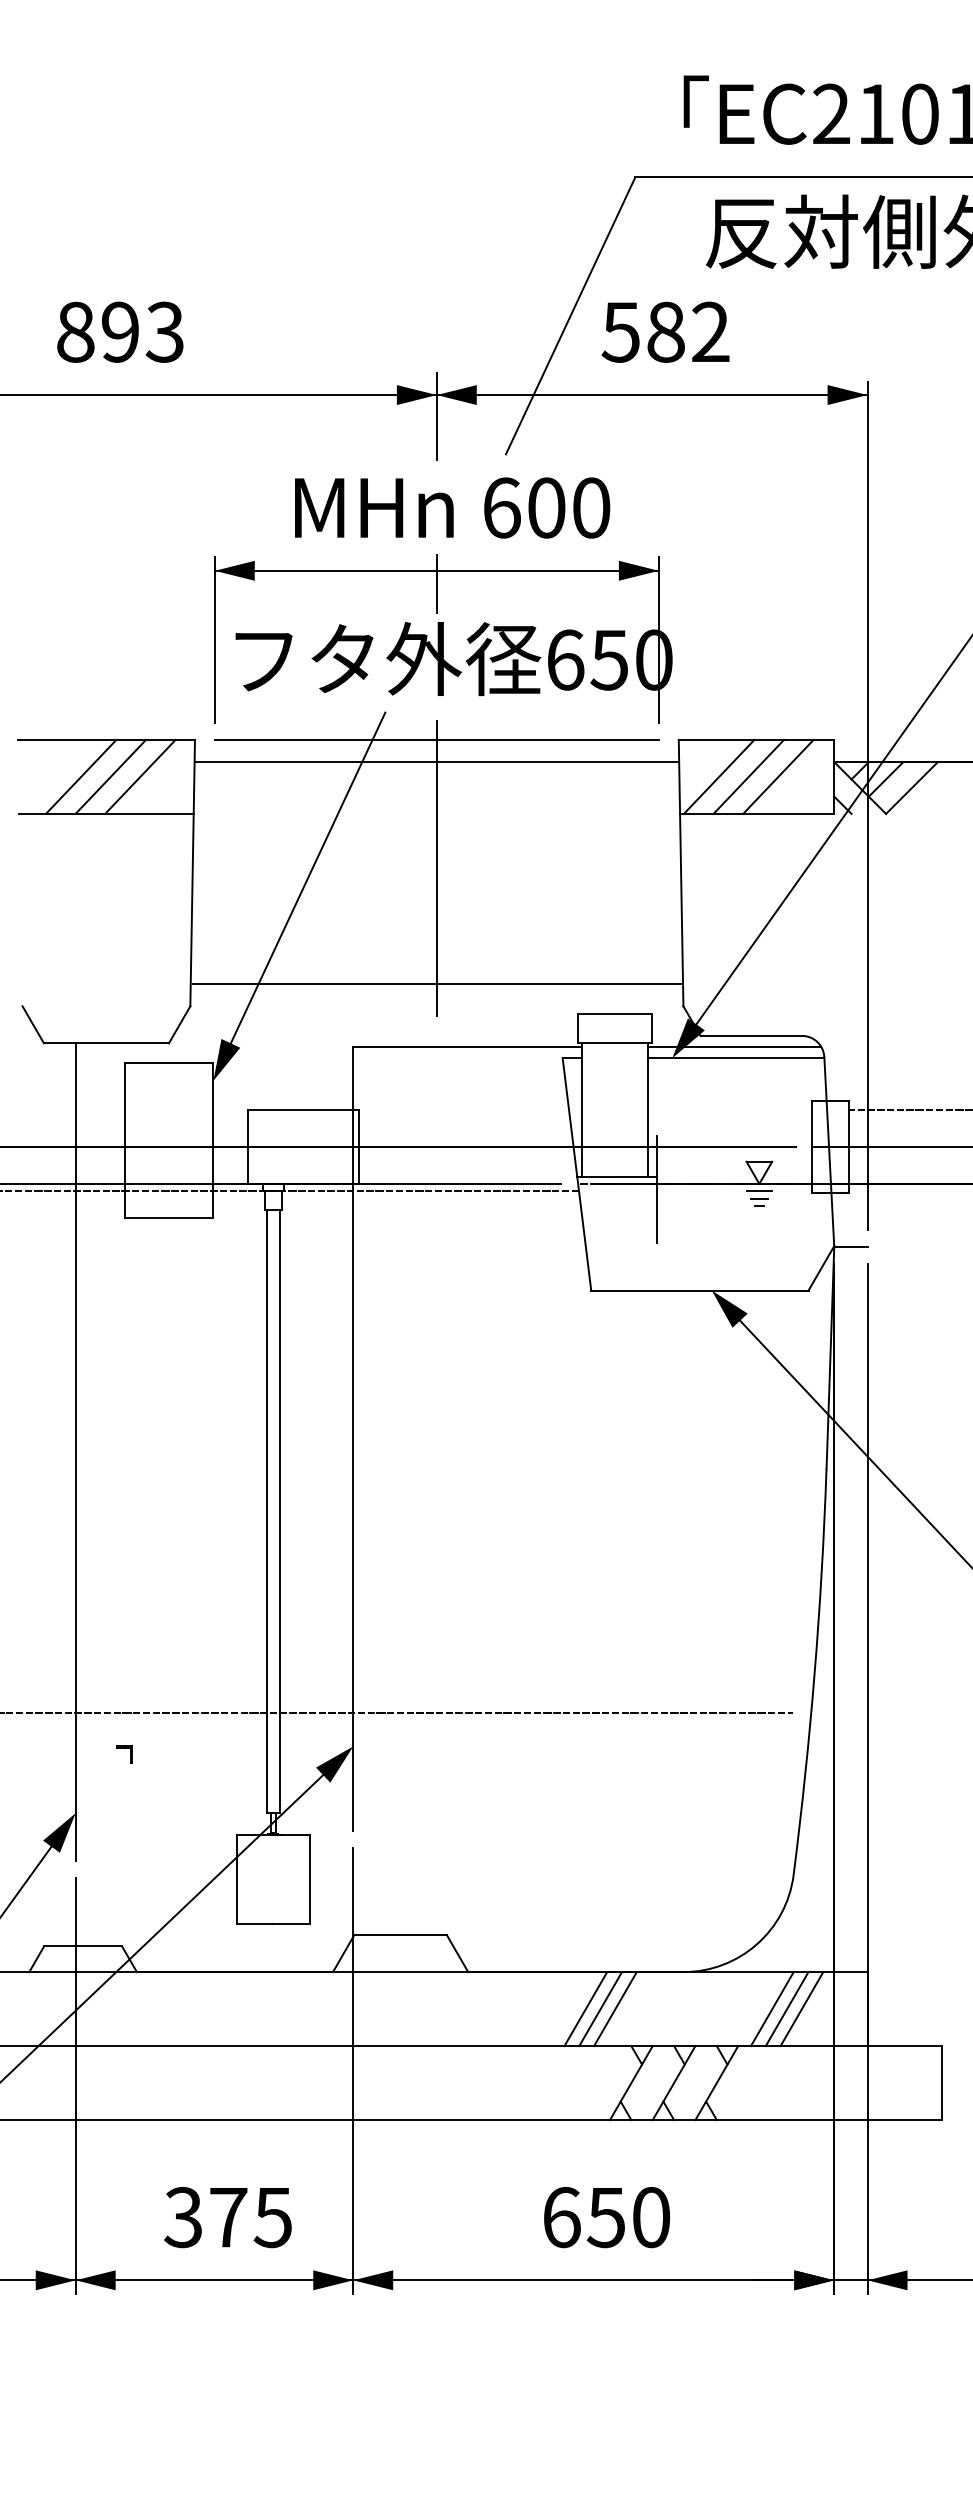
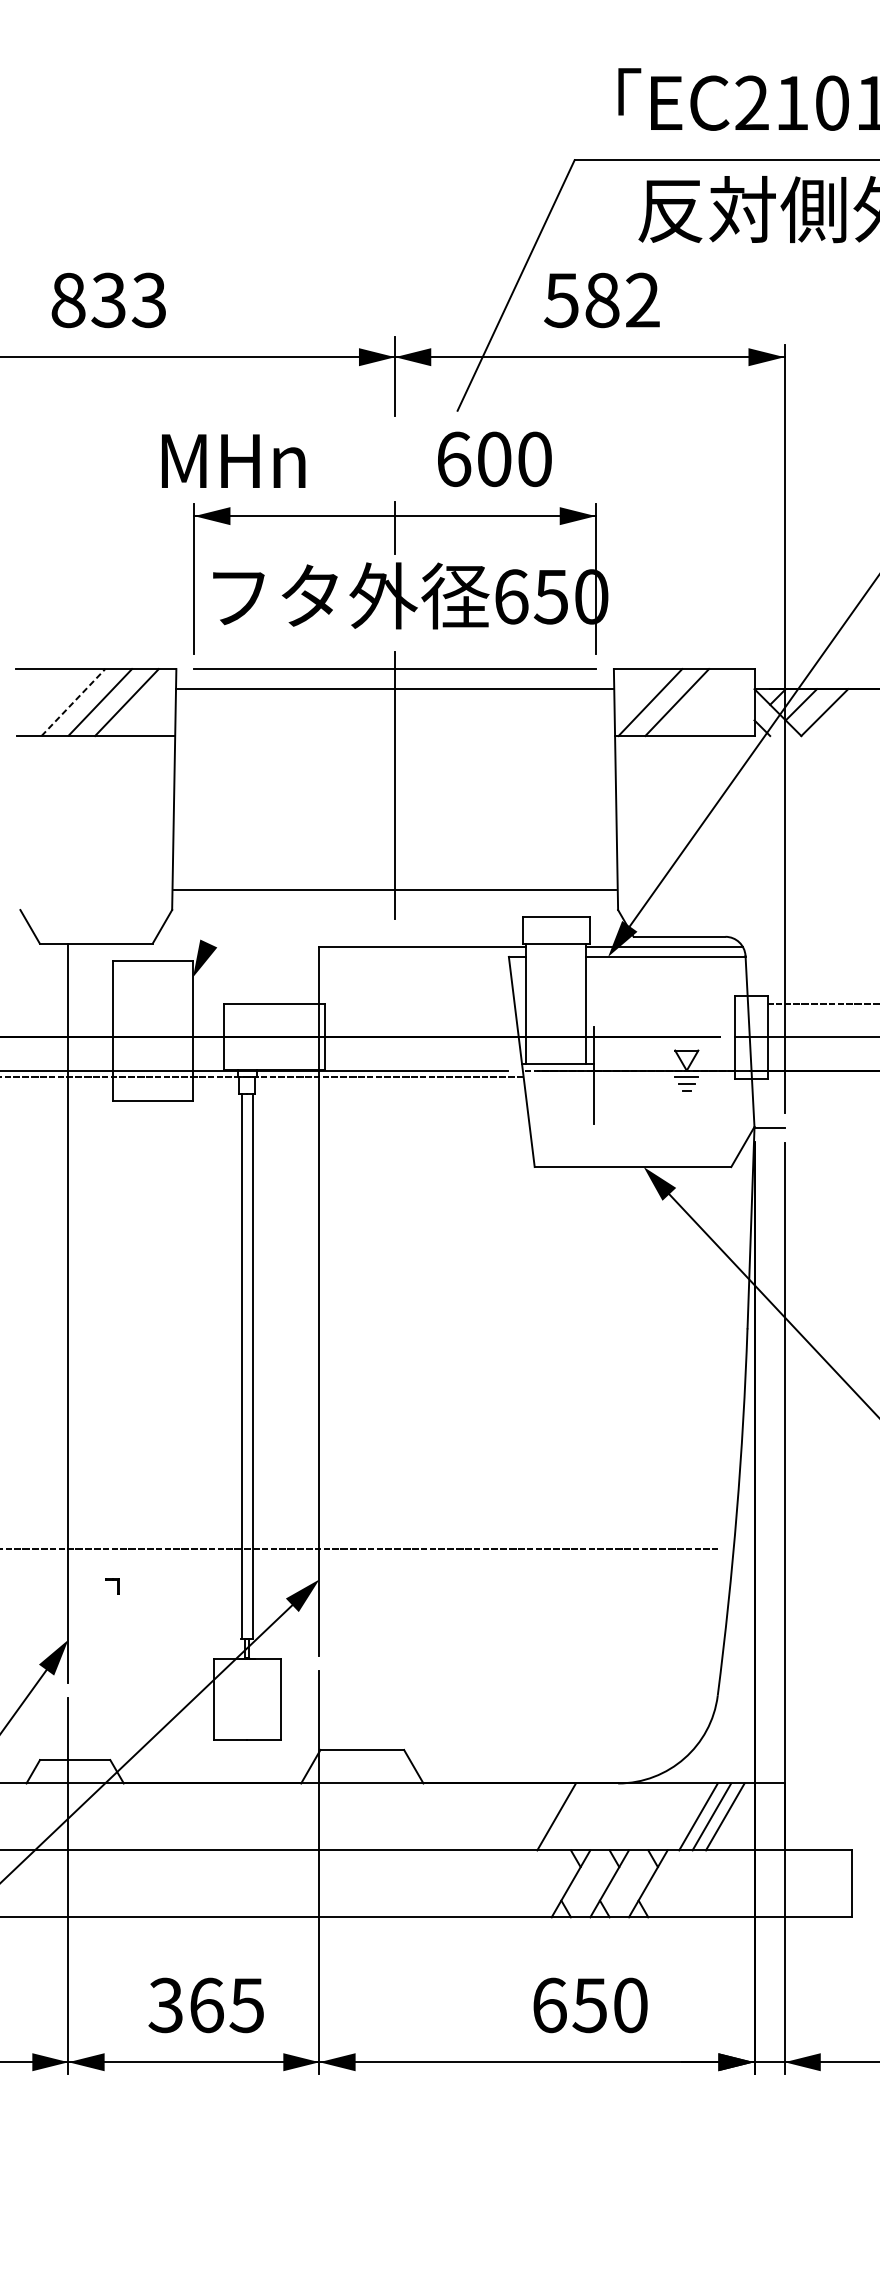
text: (119, 331) -> (108, 299), 893 -> 833
text: (374, 507) -> (233, 460), moved
line: (81, 776) -> (73, 702), solid -> dashed
line: (778, 776) -> (704, 702), removed
line: (307, 877) -> (278, 793), removed
line: (585, 2009) -> (529, 1817), removed
line: (600, 2009) -> (543, 1817), removed
text: (228, 2217) -> (206, 2005), 375 -> 365
text: (606, 2217) -> (590, 2005), moved

